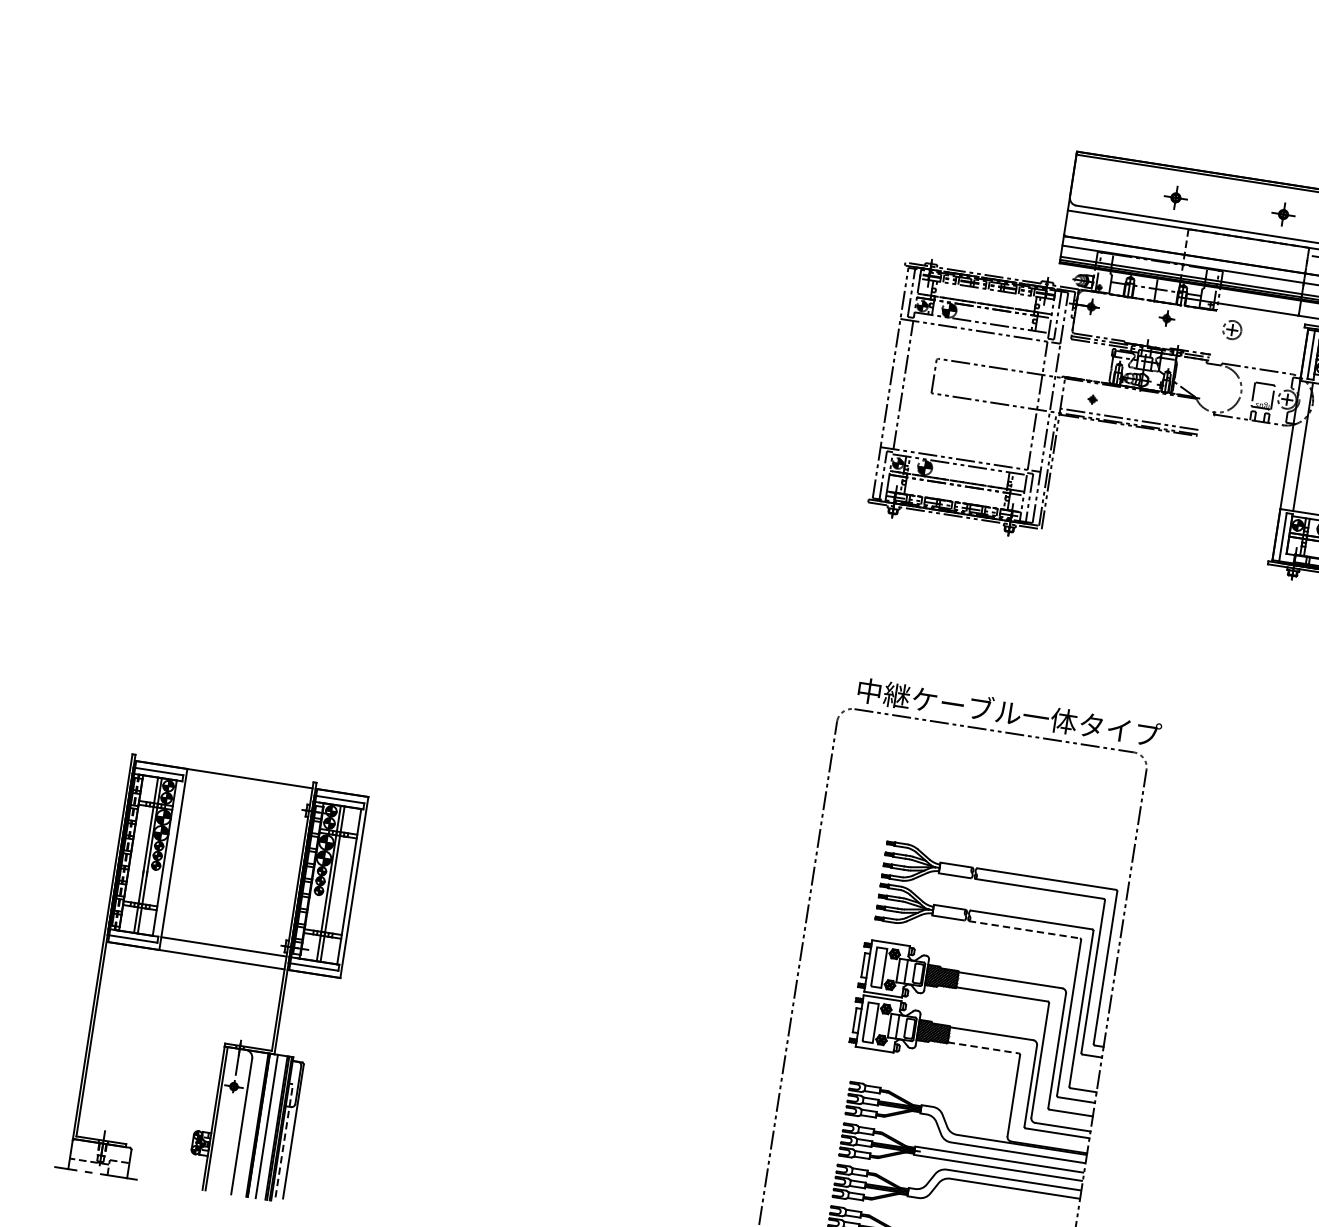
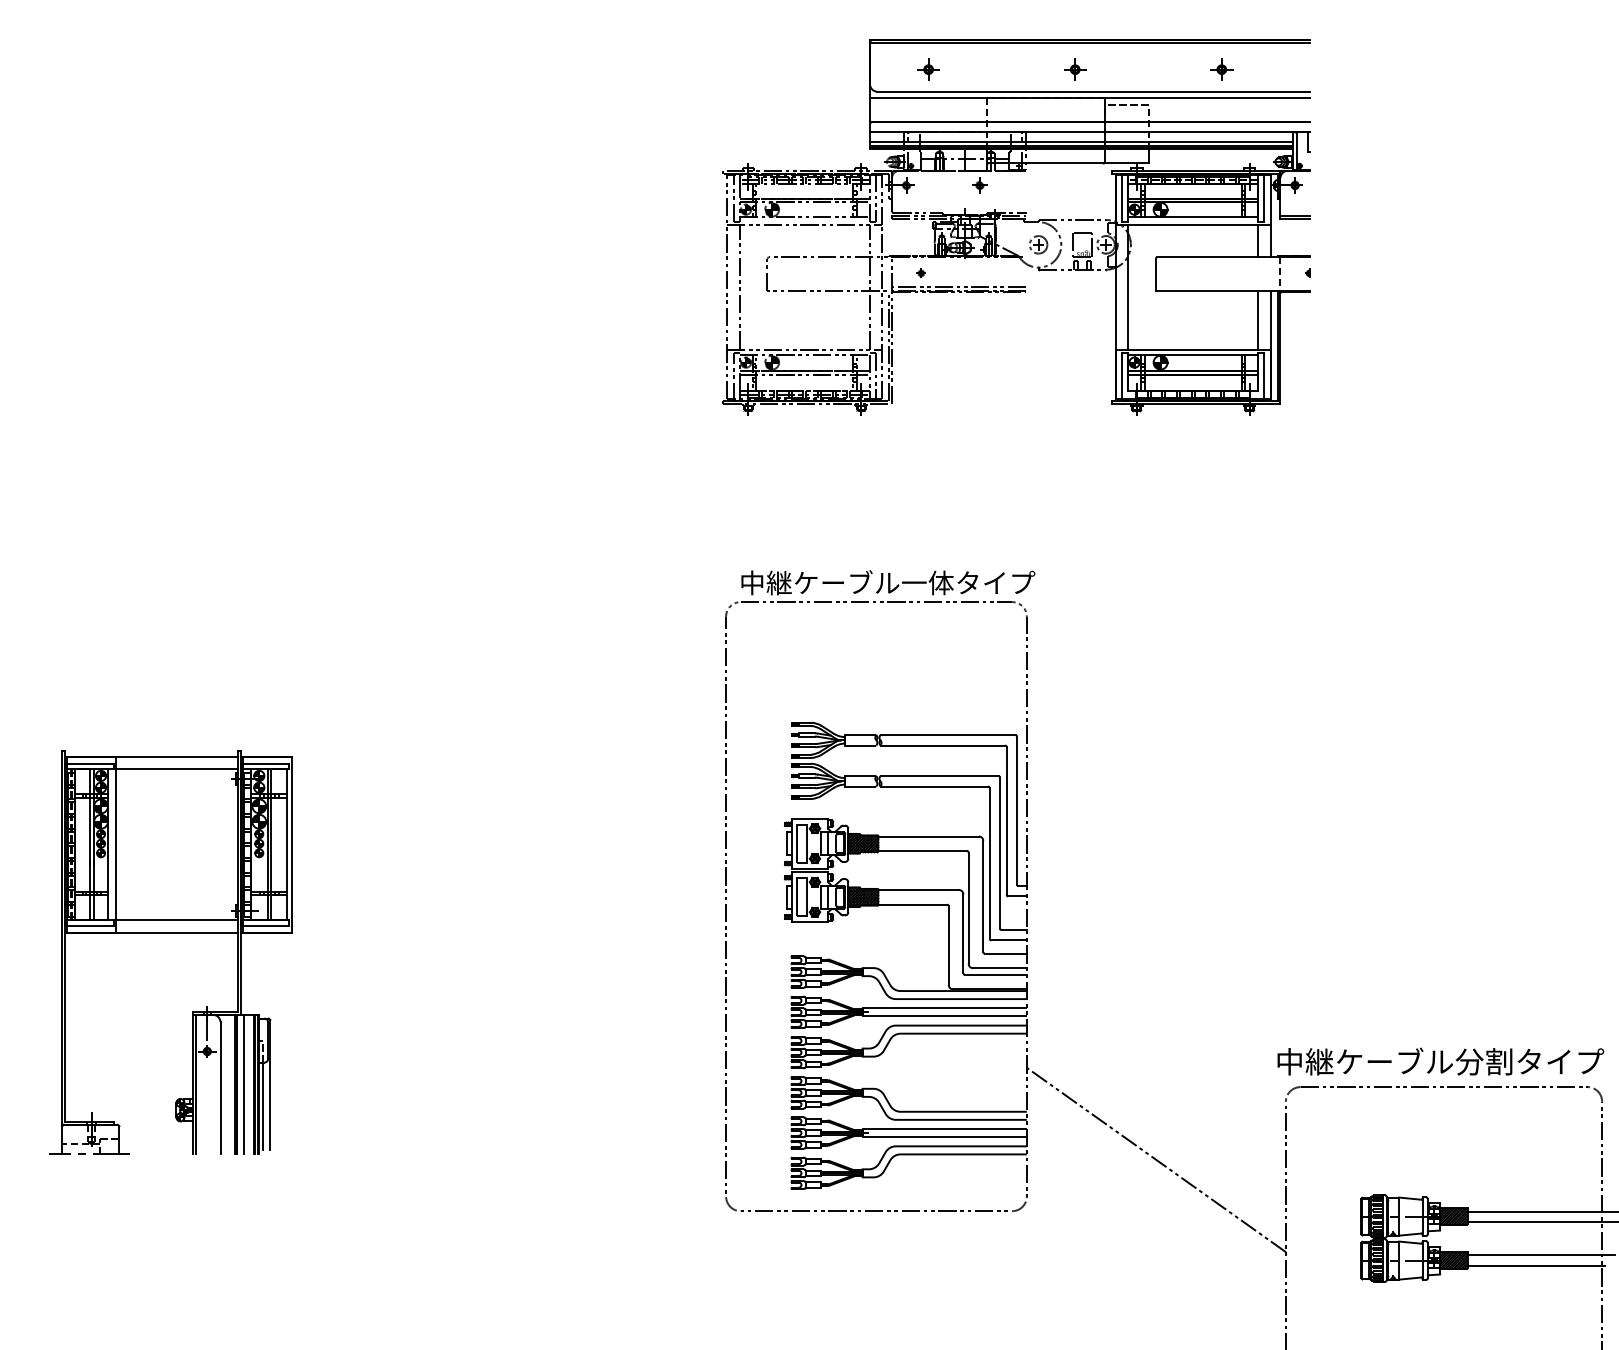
part: (1175, 197) -> (928, 69), moved
part: (1232, 329) -> (1038, 244), moved
line: (248, 791) -> (177, 769), added
line: (1024, 929) -> (934, 786), dashed -> solid
line: (983, 1047) -> (912, 904), dashed -> solid
line: (283, 1152) -> (263, 1106), dashed -> solid

